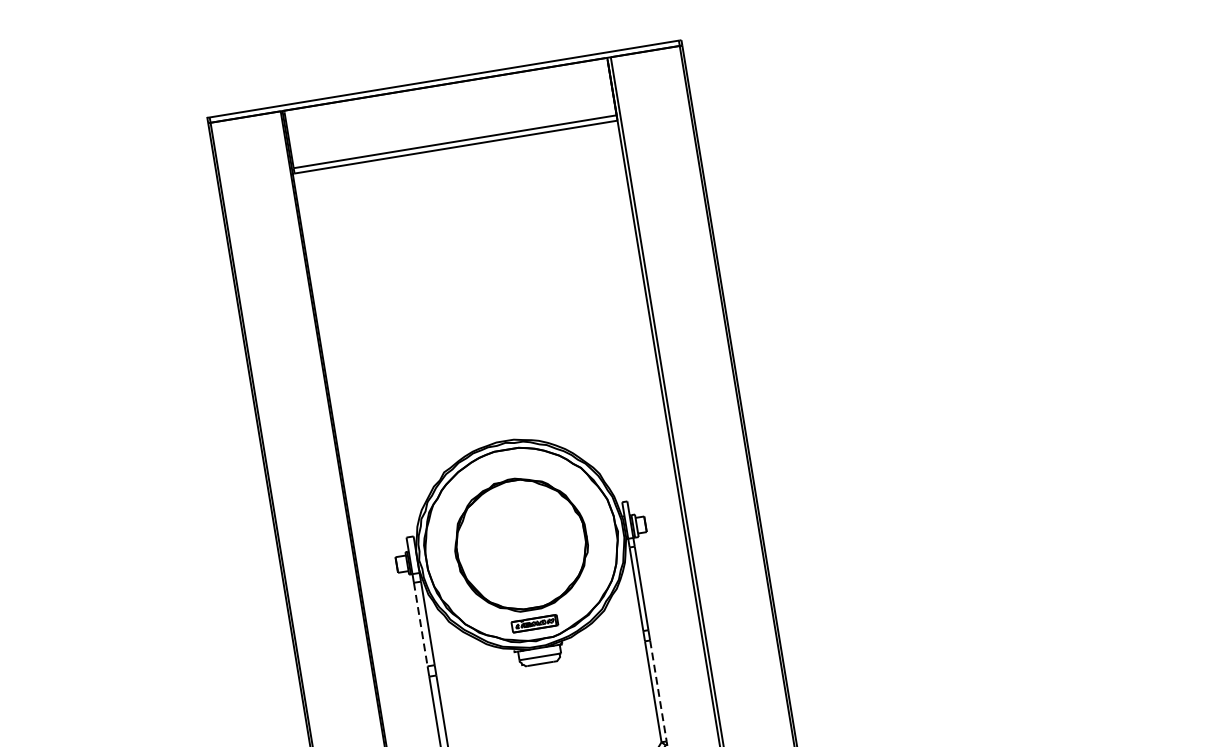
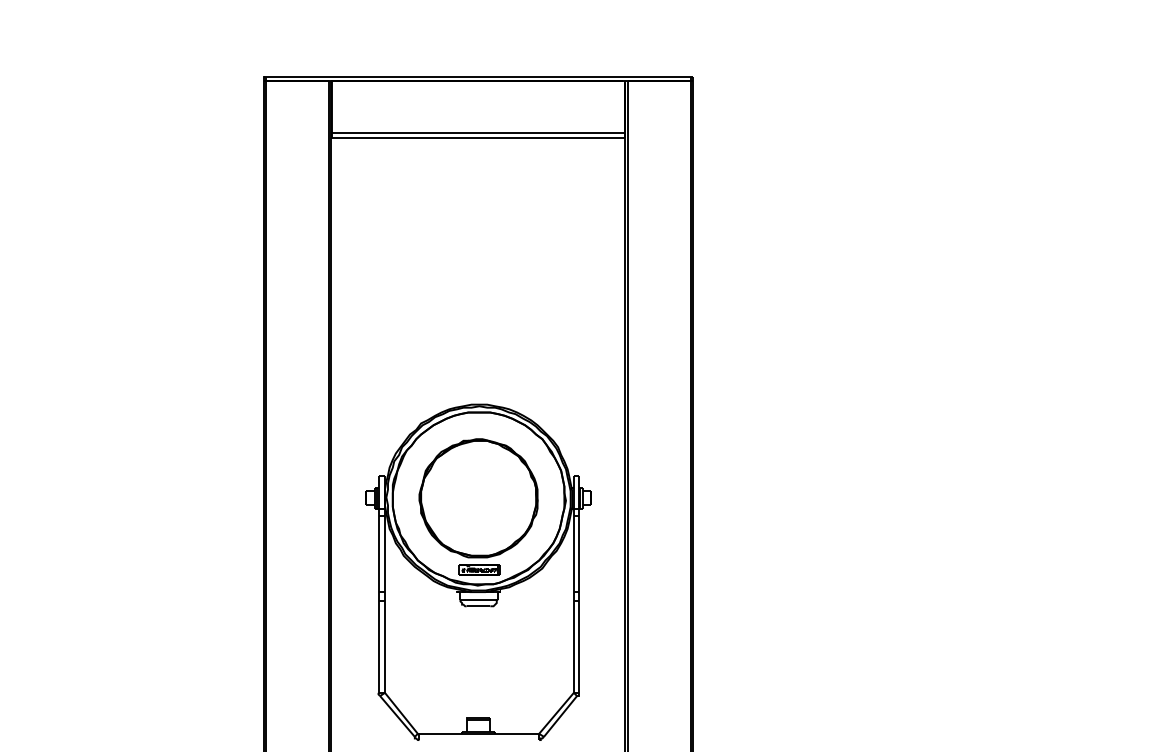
line: (420, 624) -> (378, 554), dashed -> solid
line: (658, 691) -> (578, 647), dashed -> solid

